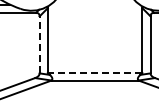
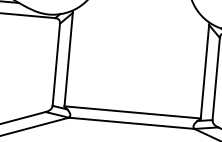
line: (39, 44) -> (56, 64), dashed -> solid
line: (94, 72) -> (131, 111), dashed -> solid

